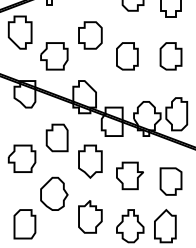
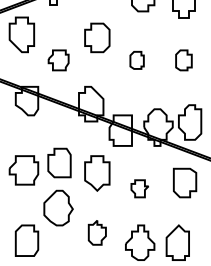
part: (54, 56) -> (58, 60), size x0.7
part: (127, 56) -> (137, 60), size x0.6
part: (170, 56) -> (183, 60), size x0.7
part: (56, 137) -> (58, 162), moved
part: (129, 175) -> (139, 188), size x0.6
part: (170, 181) -> (184, 182), moved
part: (90, 216) -> (97, 232), size x0.7

